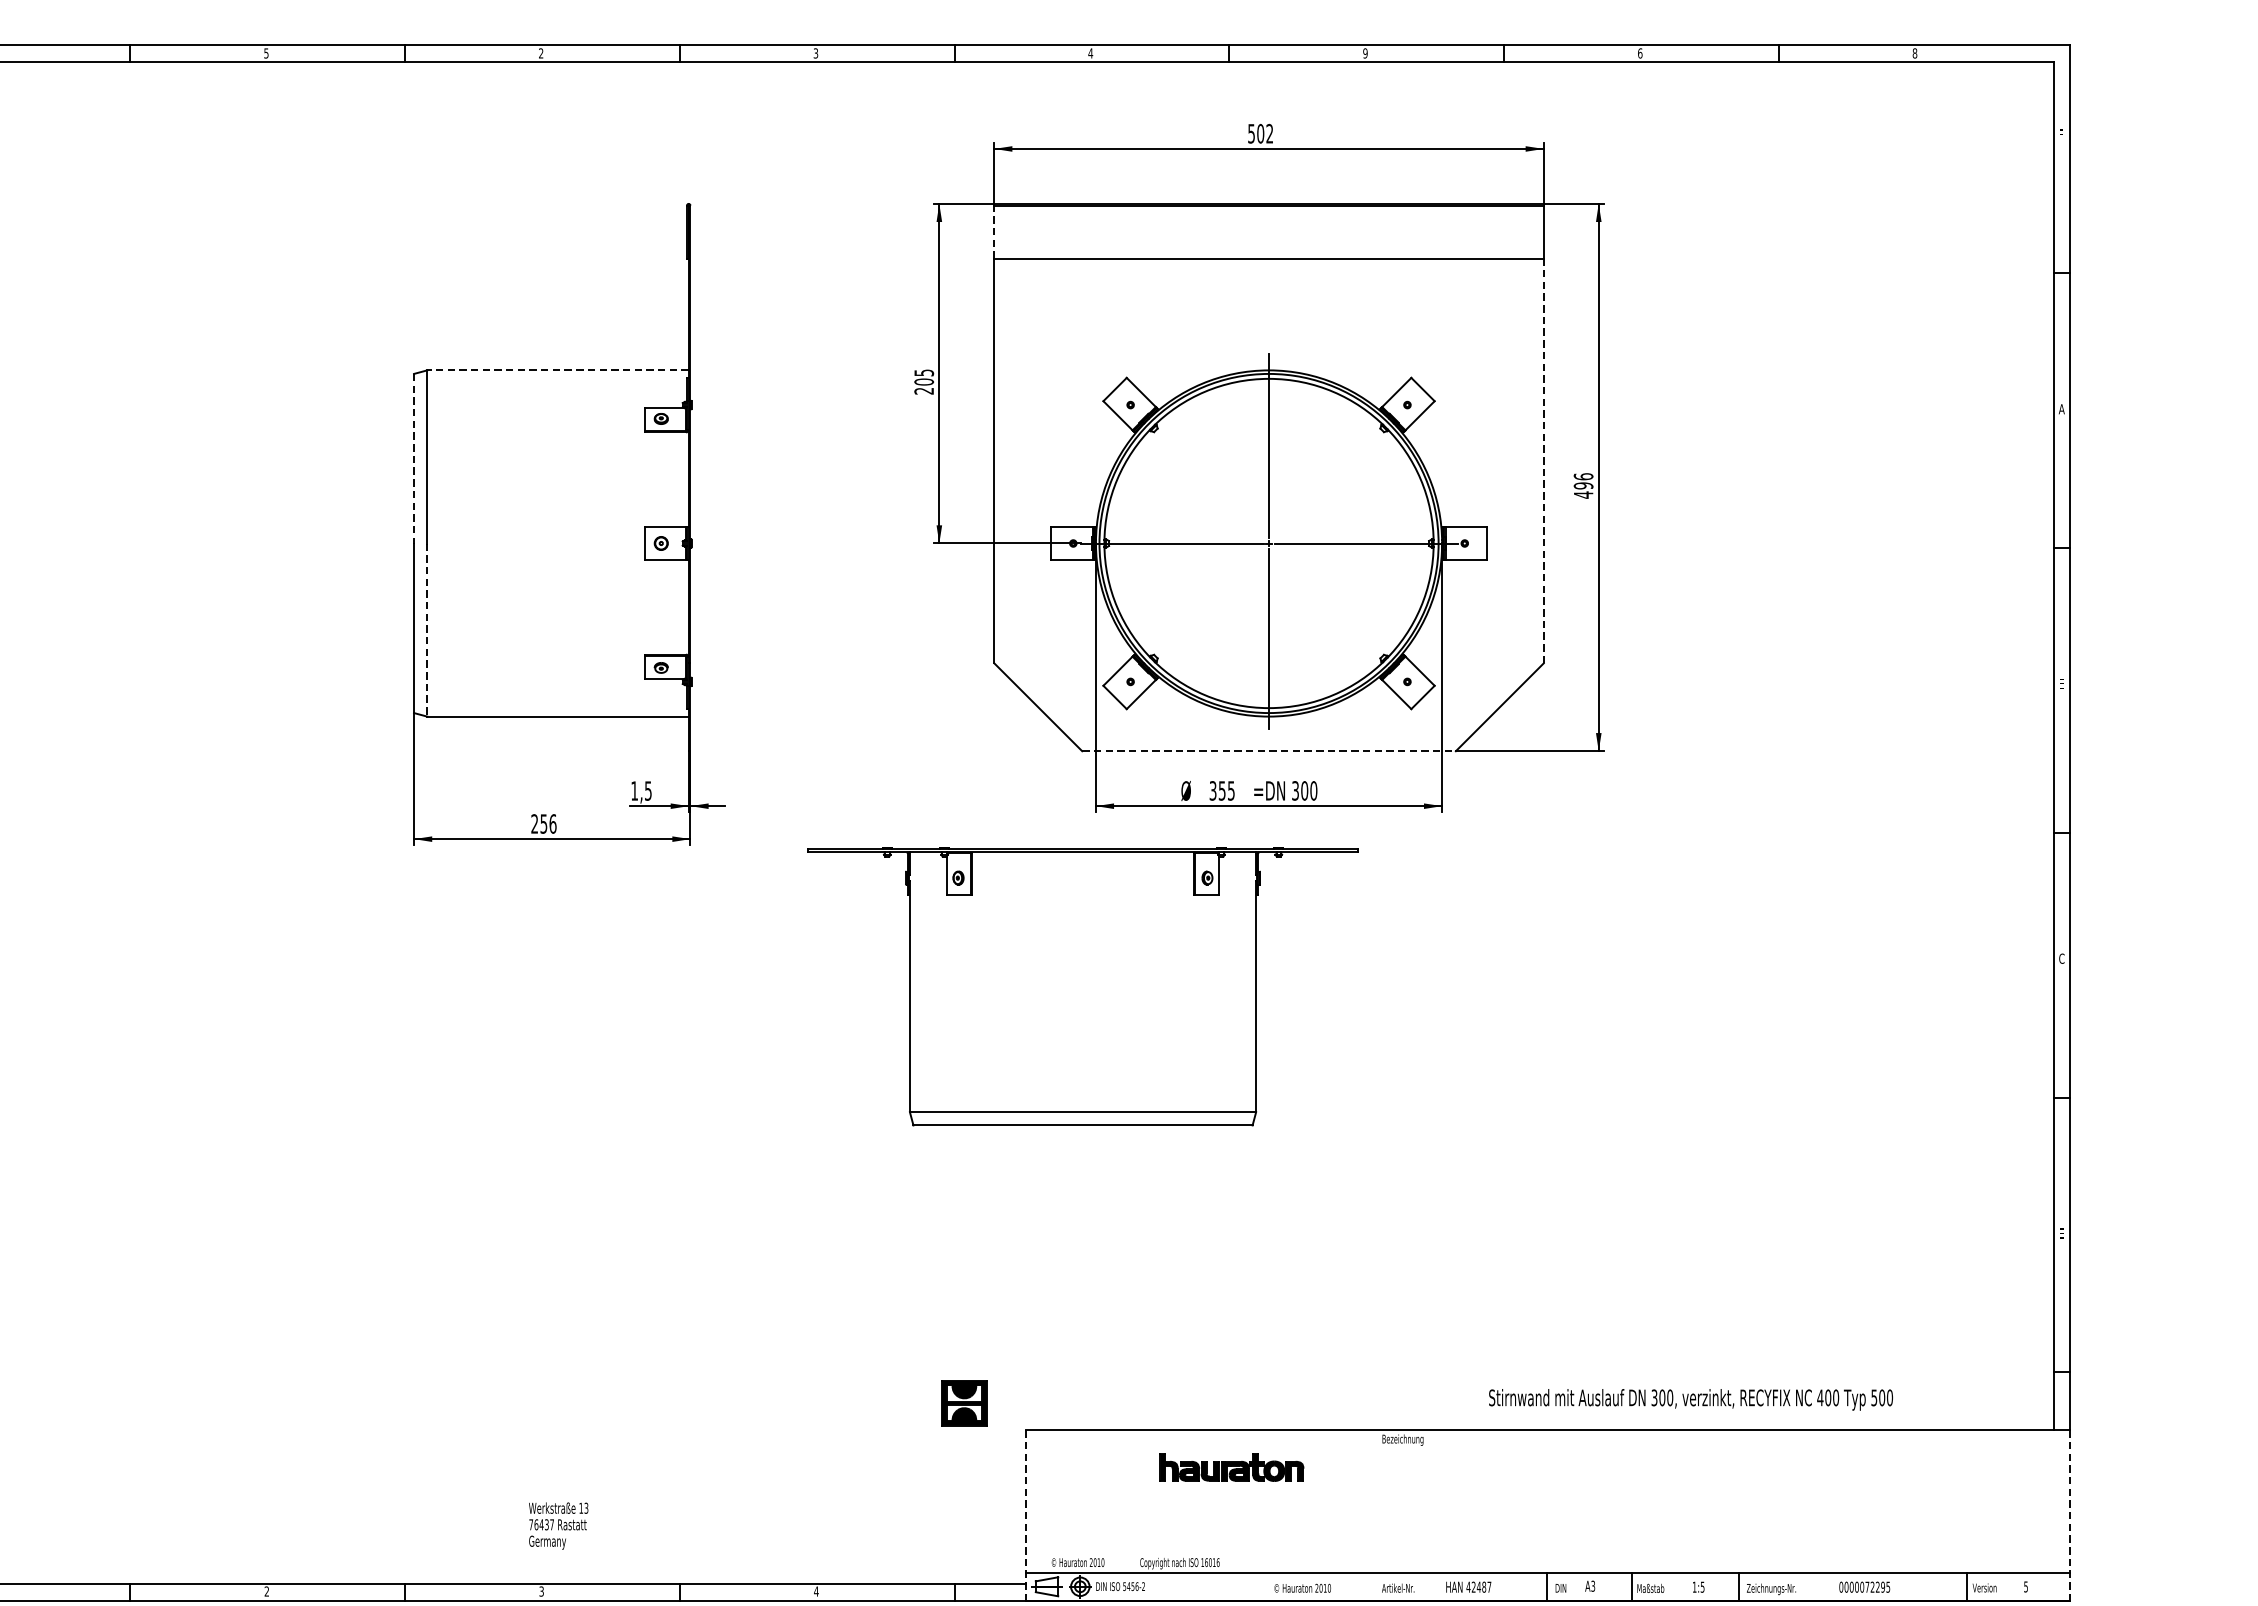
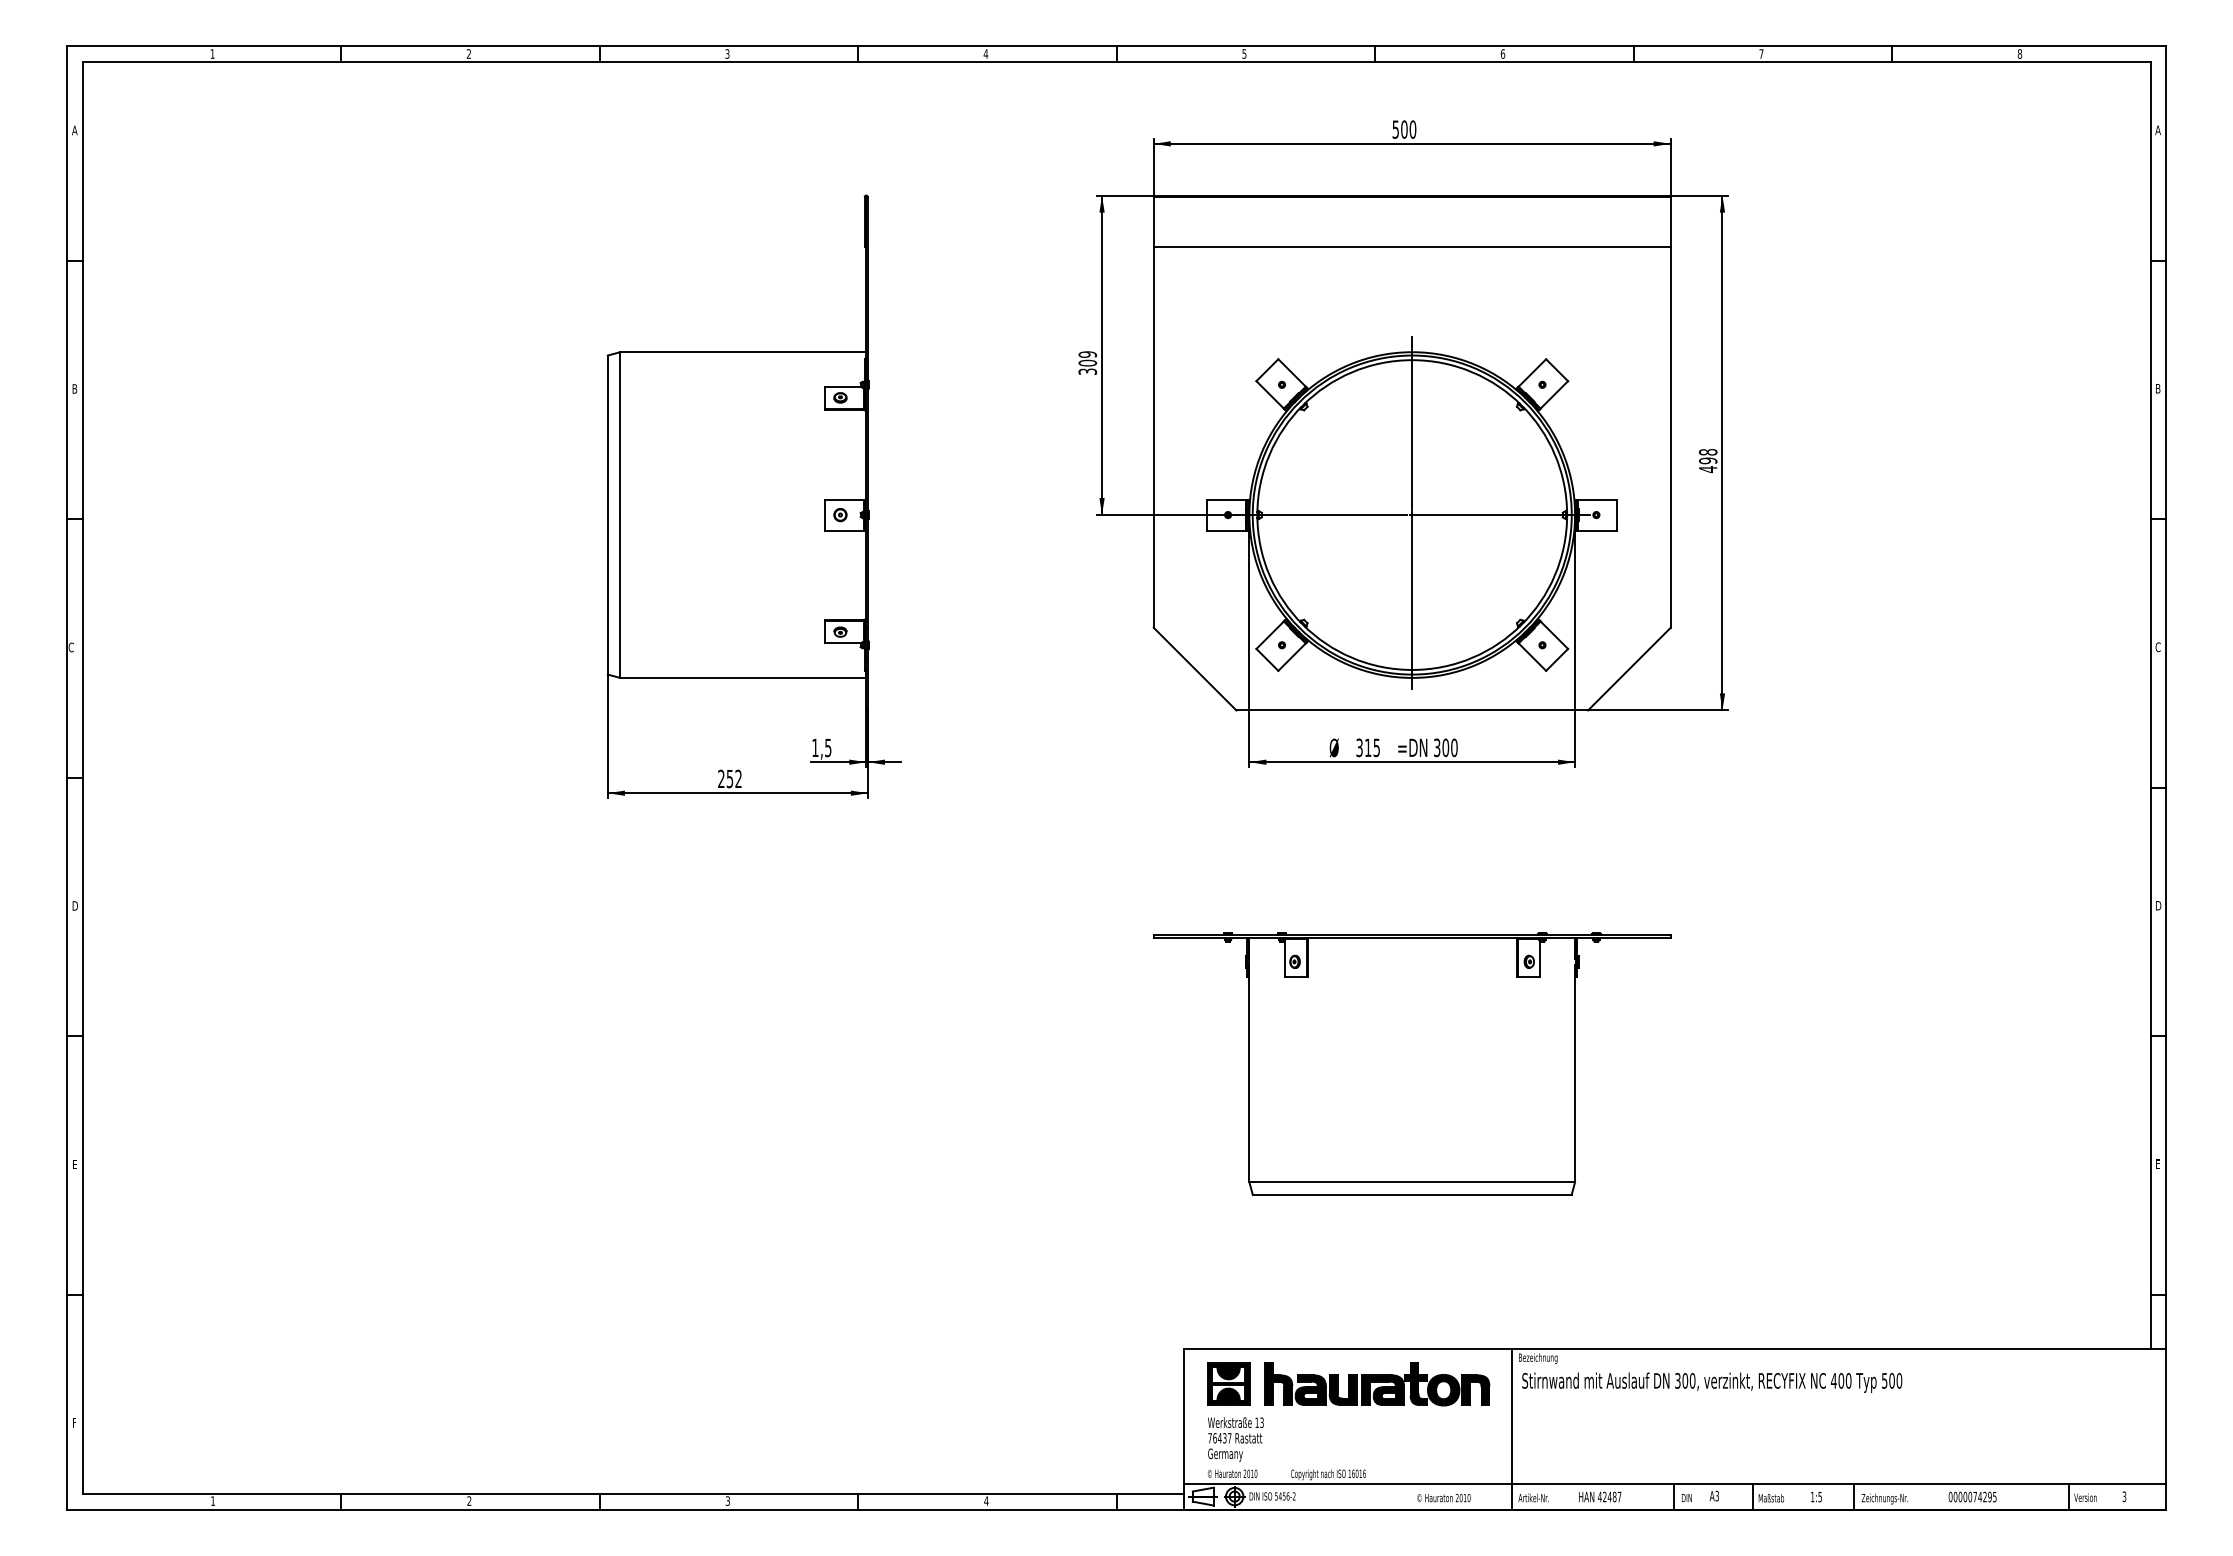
text: (265, 52) -> (468, 53), 5 -> 2
text: (541, 52) -> (727, 53), 2 -> 3
text: (815, 52) -> (985, 53), 3 -> 4
text: (1090, 52) -> (1244, 53), 4 -> 5
text: (1364, 52) -> (1502, 53), 9 -> 6
text: (1640, 52) -> (1761, 53), 6 -> 7
text: (1269, 133) -> (1412, 129), 502 -> 500
text: (2061, 133) -> (2157, 129), F -> A
line: (994, 231) -> (1153, 221), dashed -> solid
line: (557, 370) -> (742, 352), dashed -> solid
text: (923, 381) -> (1087, 362), 205 -> 309
text: (2061, 408) -> (2157, 388), A -> B
line: (413, 458) -> (607, 435), dashed -> solid
line: (1543, 461) -> (1670, 437), dashed -> solid
text: (1582, 475) -> (1707, 451), 496 -> 498
line: (427, 631) -> (620, 597), dashed -> solid
text: (2061, 684) -> (2157, 647), E -> C
line: (1269, 751) -> (1412, 710), dashed -> solid
text: (1222, 790) -> (1368, 747), 355 -> 315
text: (552, 823) -> (738, 778), 256 -> 252
text: (2062, 958) -> (2158, 905), C -> D
part: (1083, 986) -> (1412, 1063), moved
text: (1691, 1399) -> (1712, 1382), moved
part: (964, 1402) -> (1228, 1383), moved
part: (1232, 1467) -> (1377, 1384), size x1.67
line: (1025, 1515) -> (1183, 1429), dashed -> solid
line: (1374, 1515) -> (1511, 1429), added
line: (2070, 1515) -> (2166, 1429), dashed -> solid
text: (558, 1526) -> (1235, 1439), moved
text: (2026, 1585) -> (2124, 1495), 5 -> 3
text: (1873, 1586) -> (1980, 1496), 0000072295 -> 0000074295

